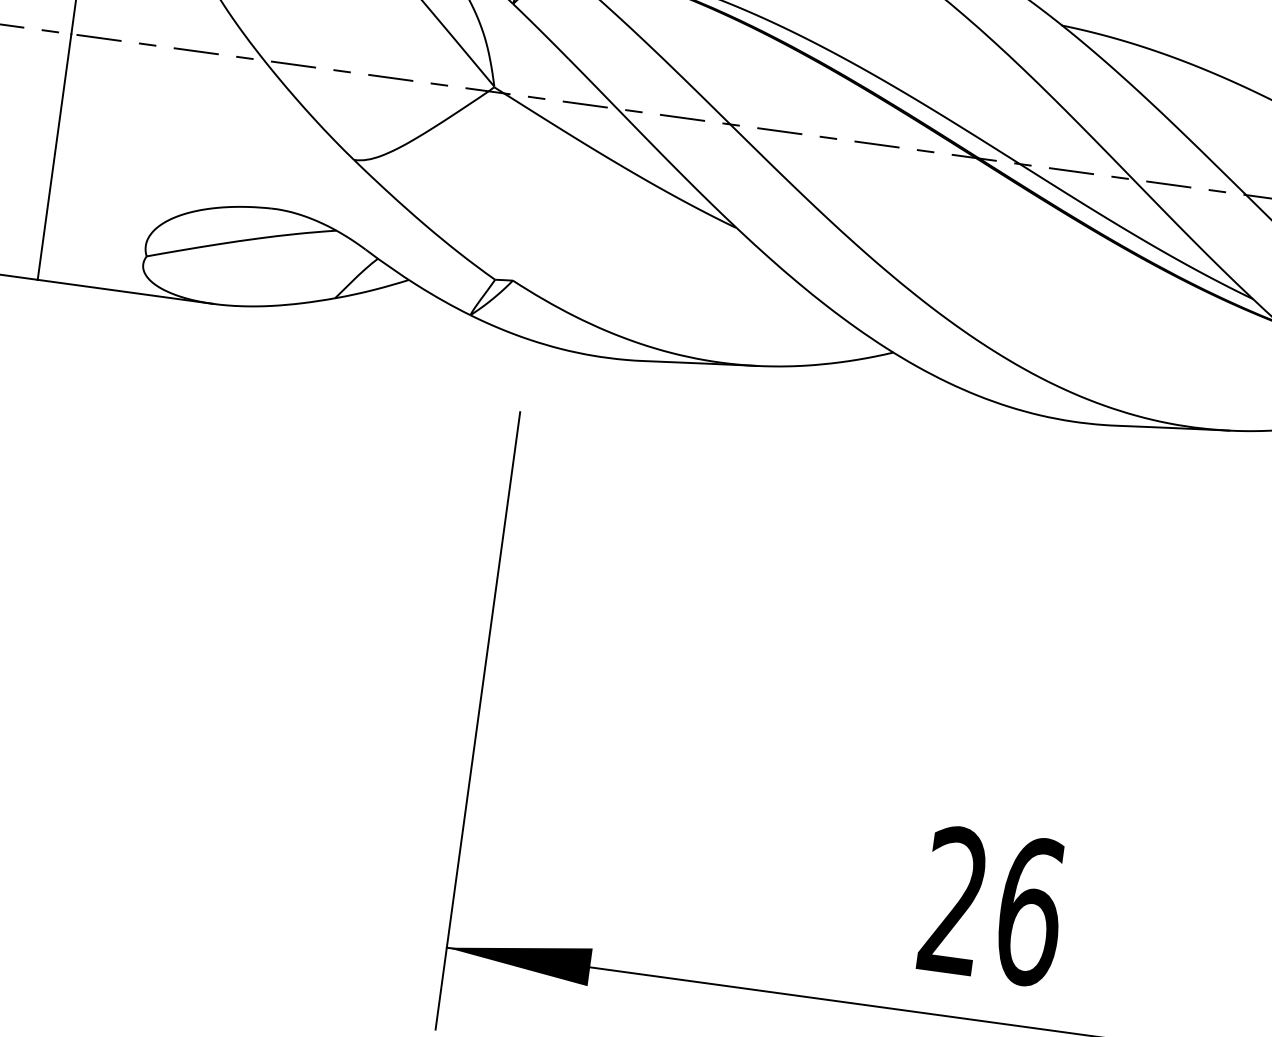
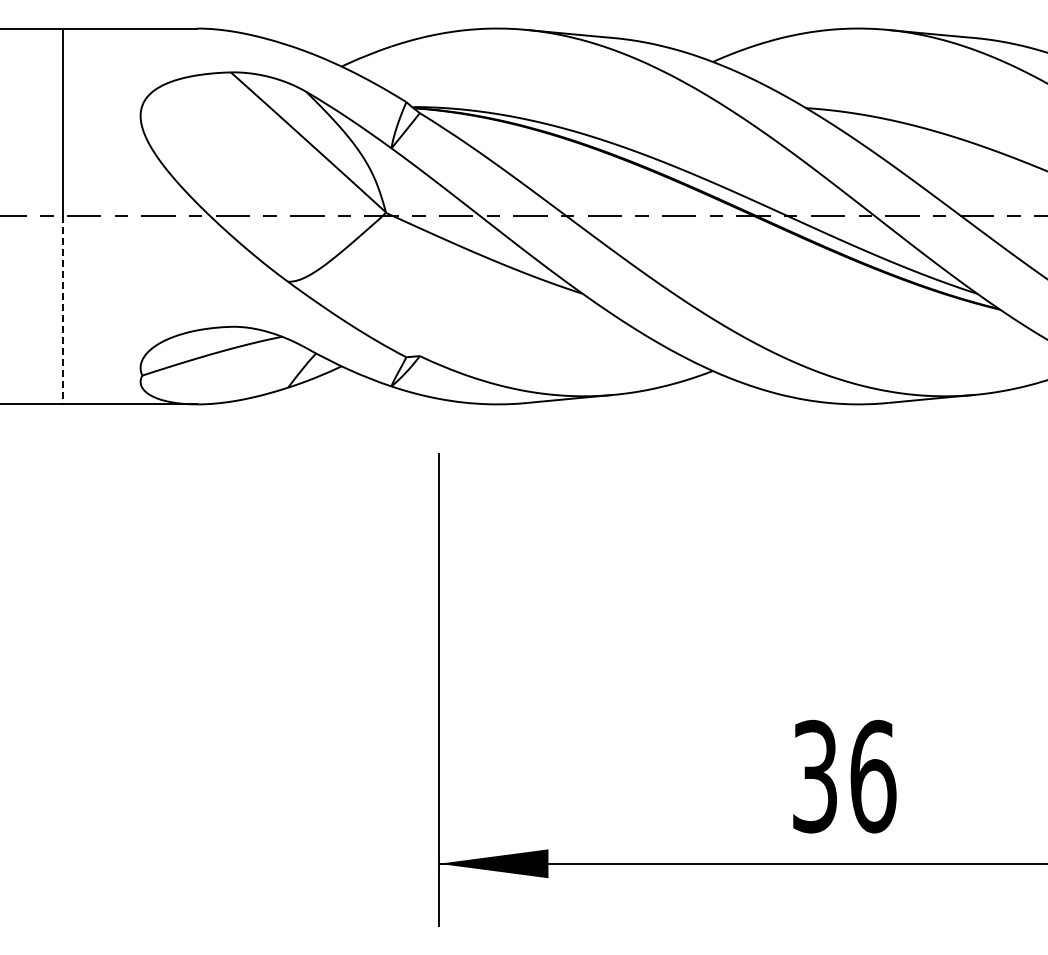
line: (53, 156) -> (62, 310), solid -> dashed
text: (953, 900) -> (814, 776), 26 -> 36

